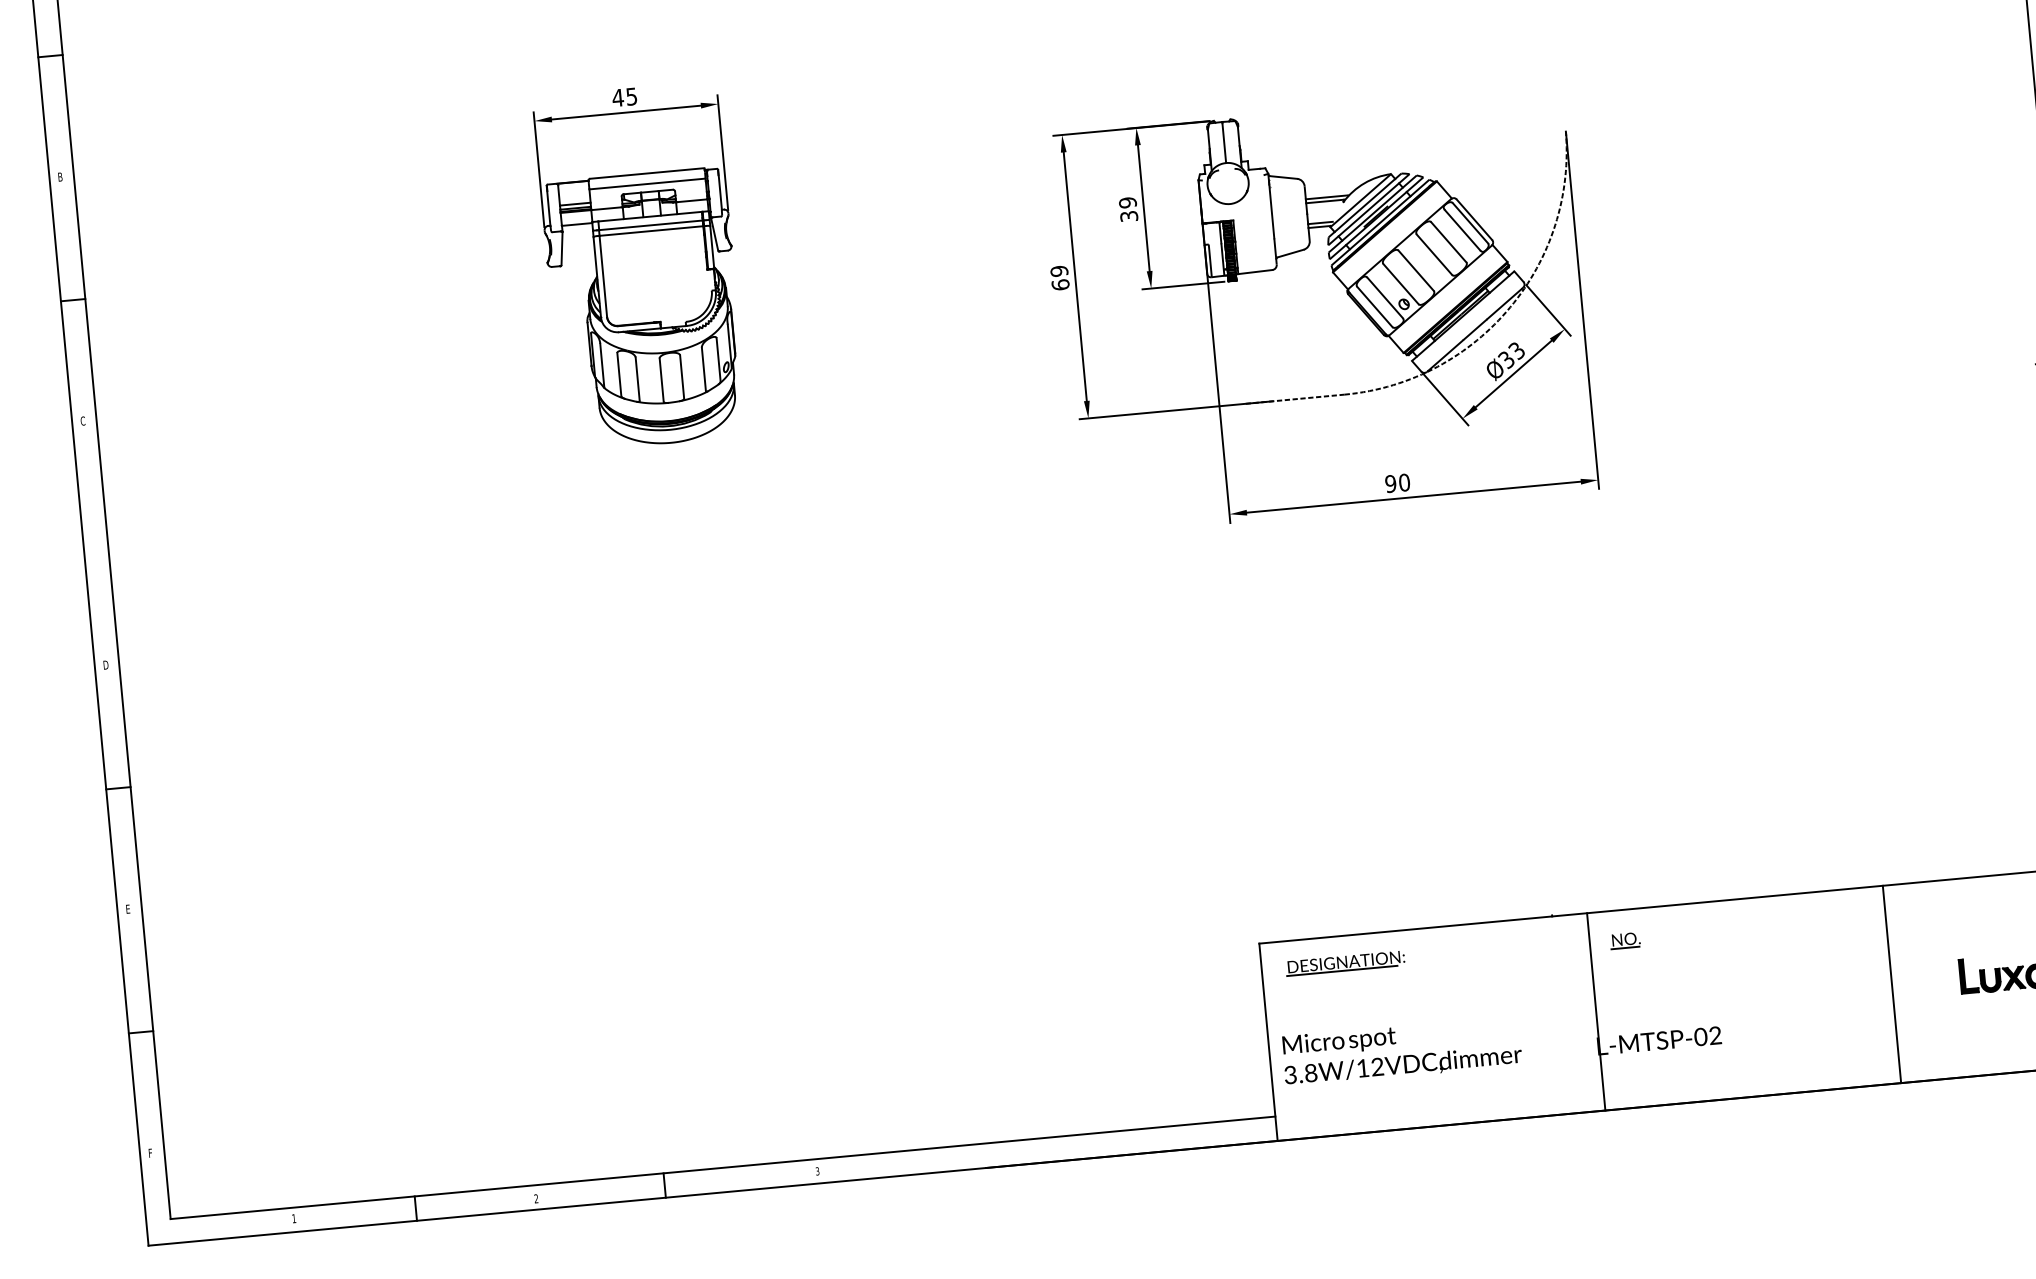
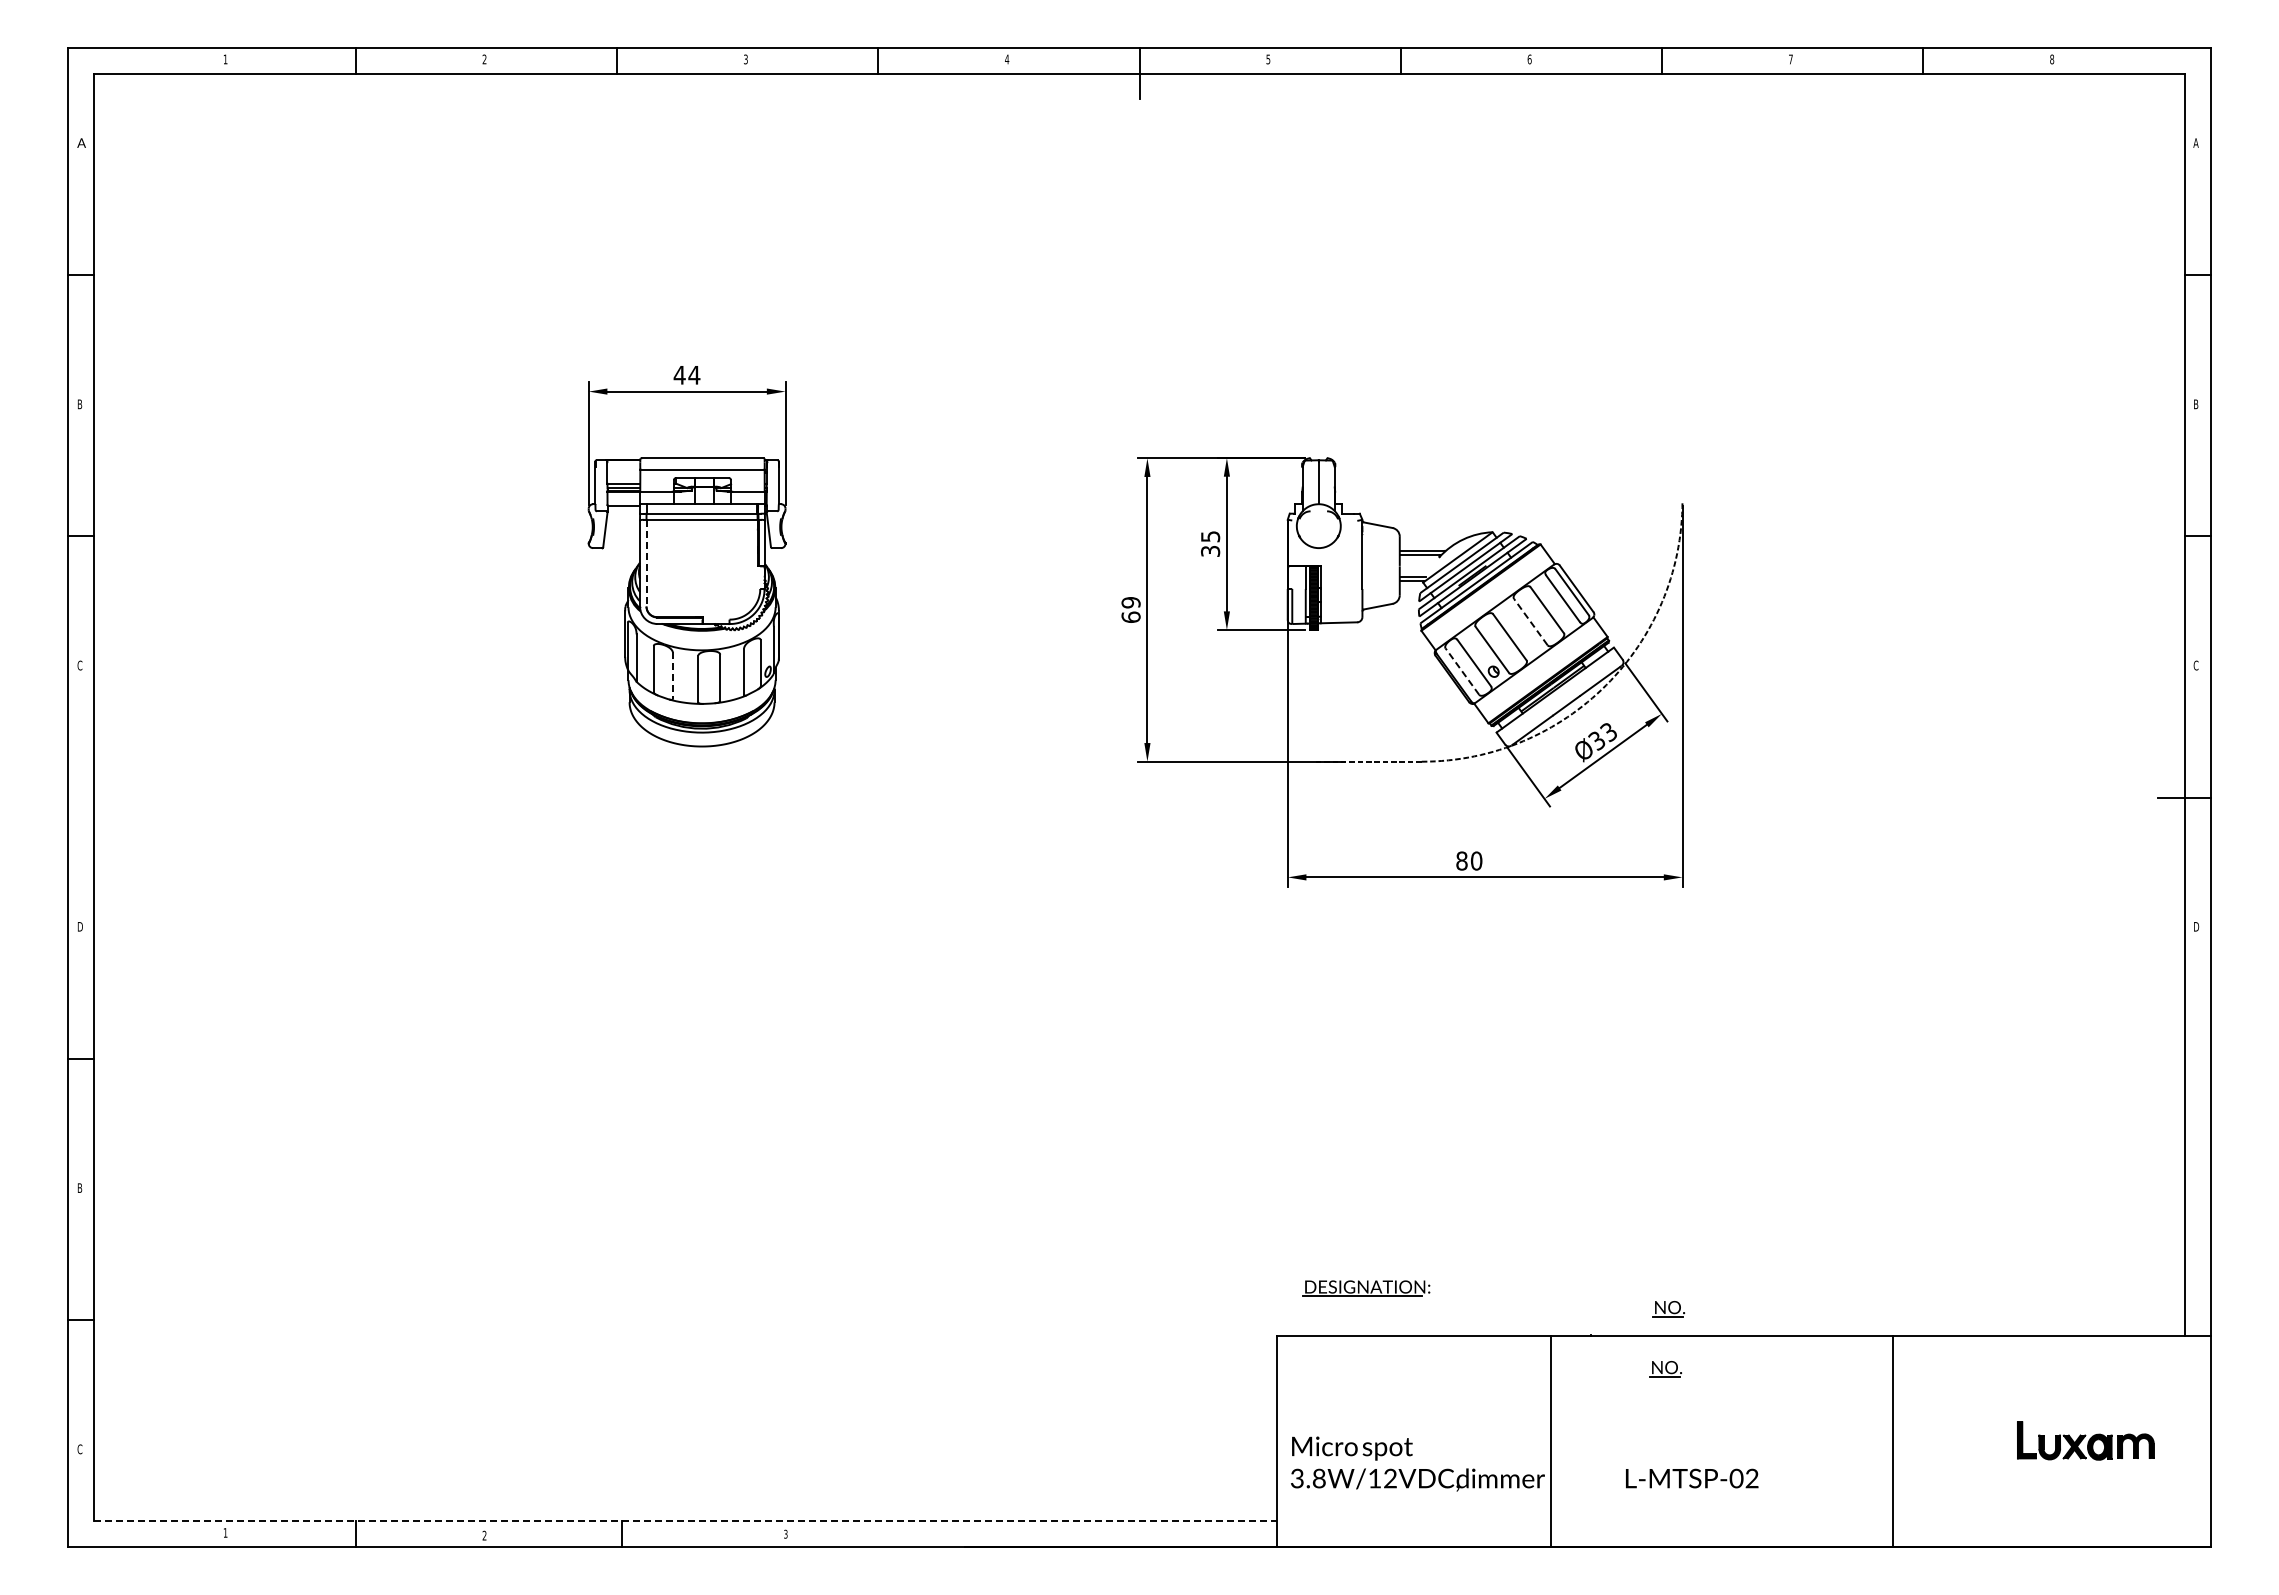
text: (631, 96) -> (694, 375), 45 -> 44
text: (1127, 202) -> (1210, 536), 39 -> 35
line: (1434, 255) -> (1530, 622), solid -> dashed
line: (603, 276) -> (646, 563), solid -> dashed
line: (1374, 306) -> (1462, 671), solid -> dashed
line: (637, 379) -> (672, 676), solid -> dashed
text: (1390, 483) -> (1461, 860), 90 -> 80
part: (1622, 884) -> (1668, 1309), added
text: (127, 908) -> (79, 1187), E -> B
part: (1345, 963) -> (1366, 1288), moved
line: (1891, 984) -> (1892, 1441), moved
line: (1595, 1011) -> (1550, 1441), moved
text: (150, 1153) -> (79, 1449), F -> C
line: (723, 1168) -> (686, 1521), solid -> dashed

